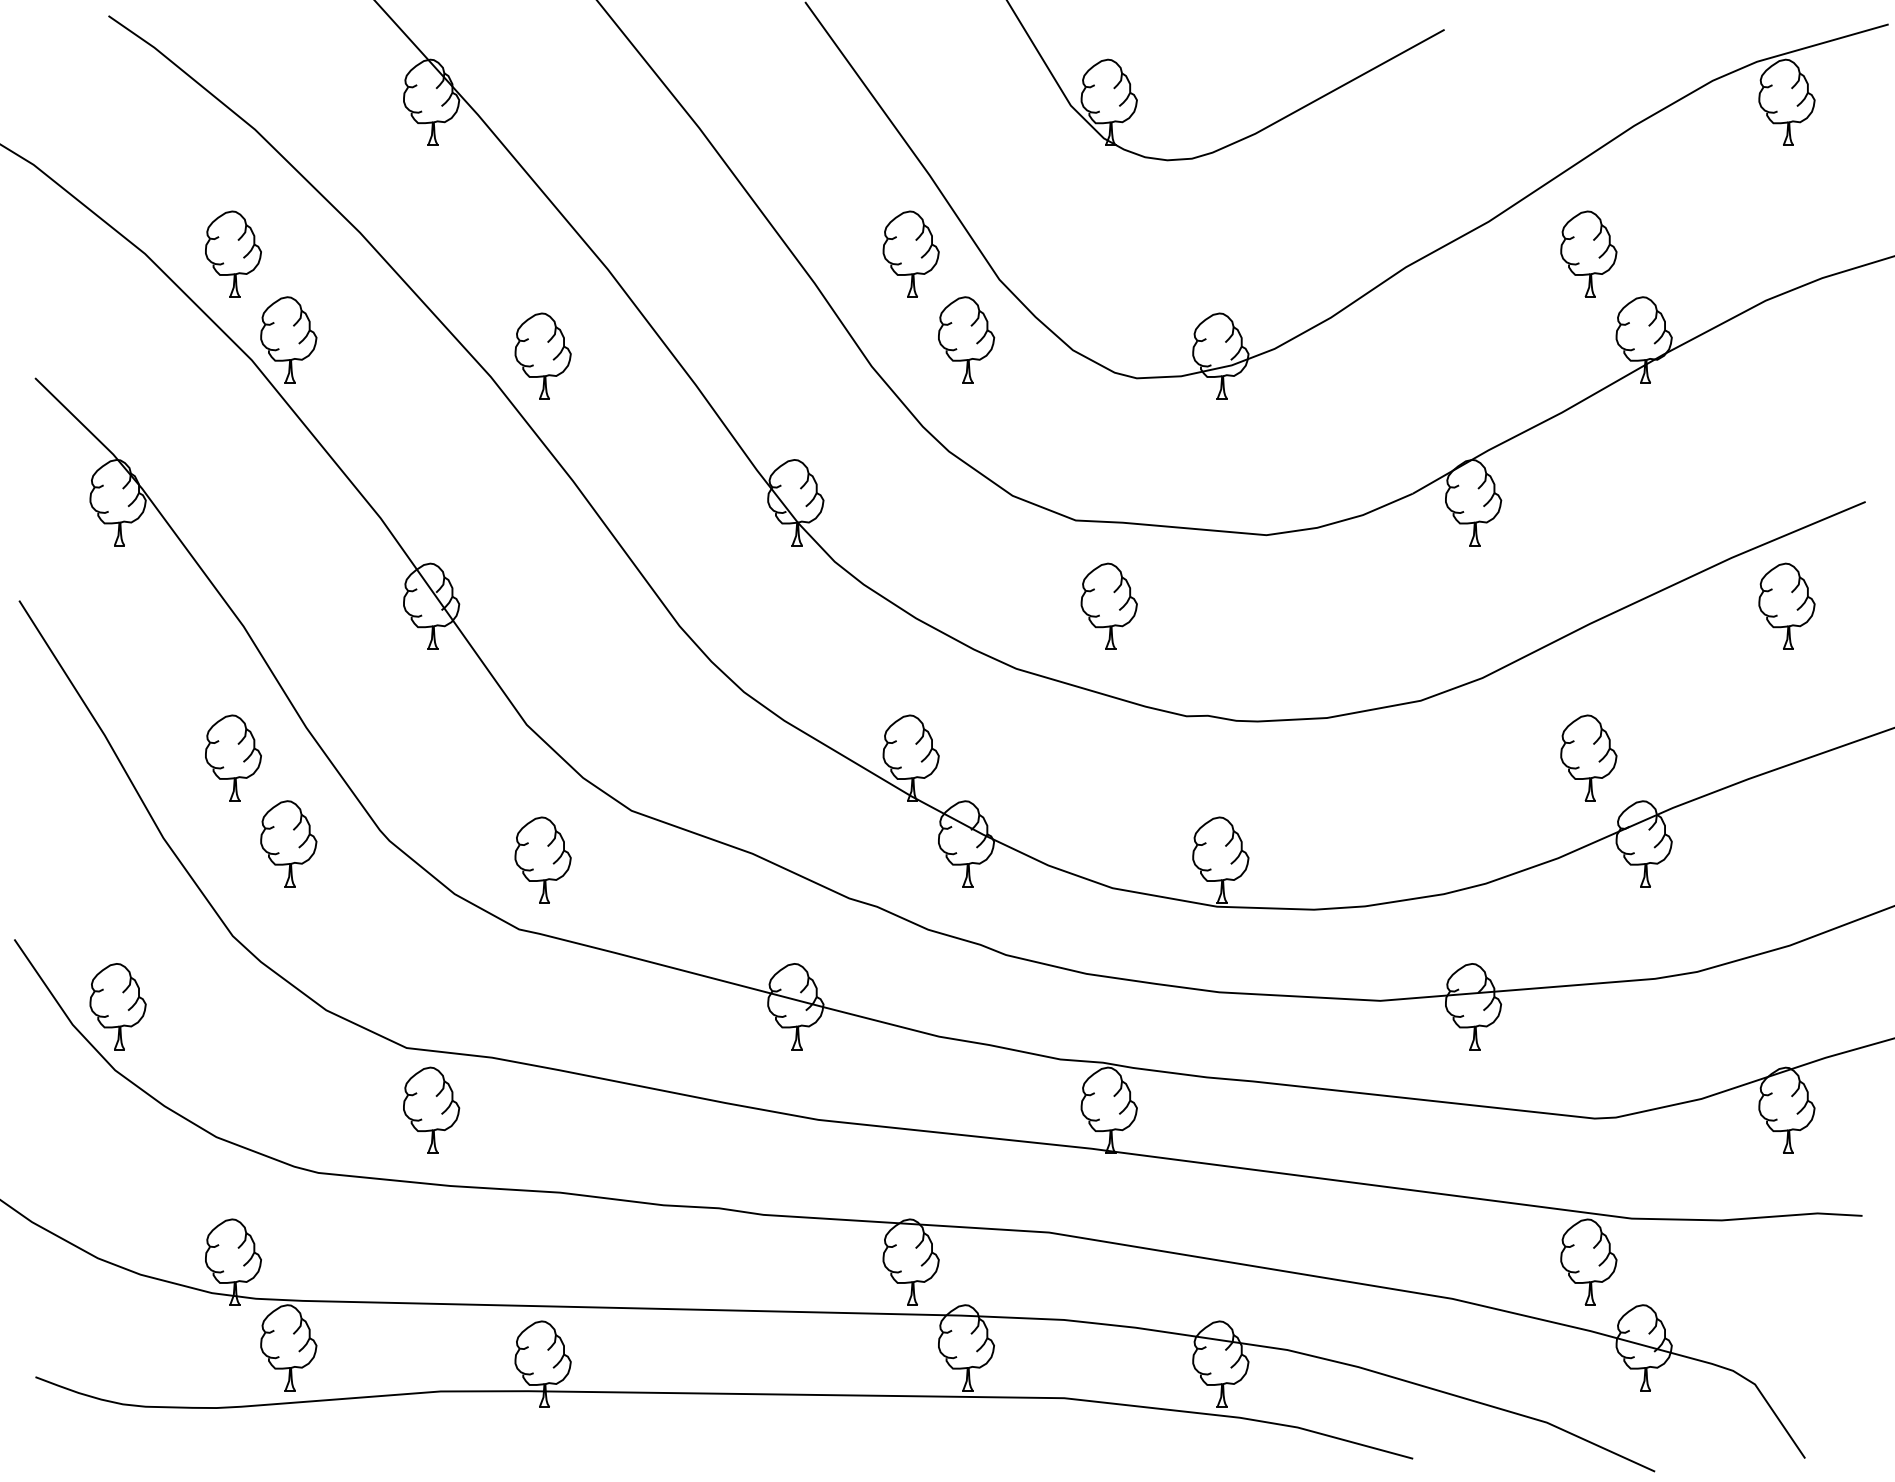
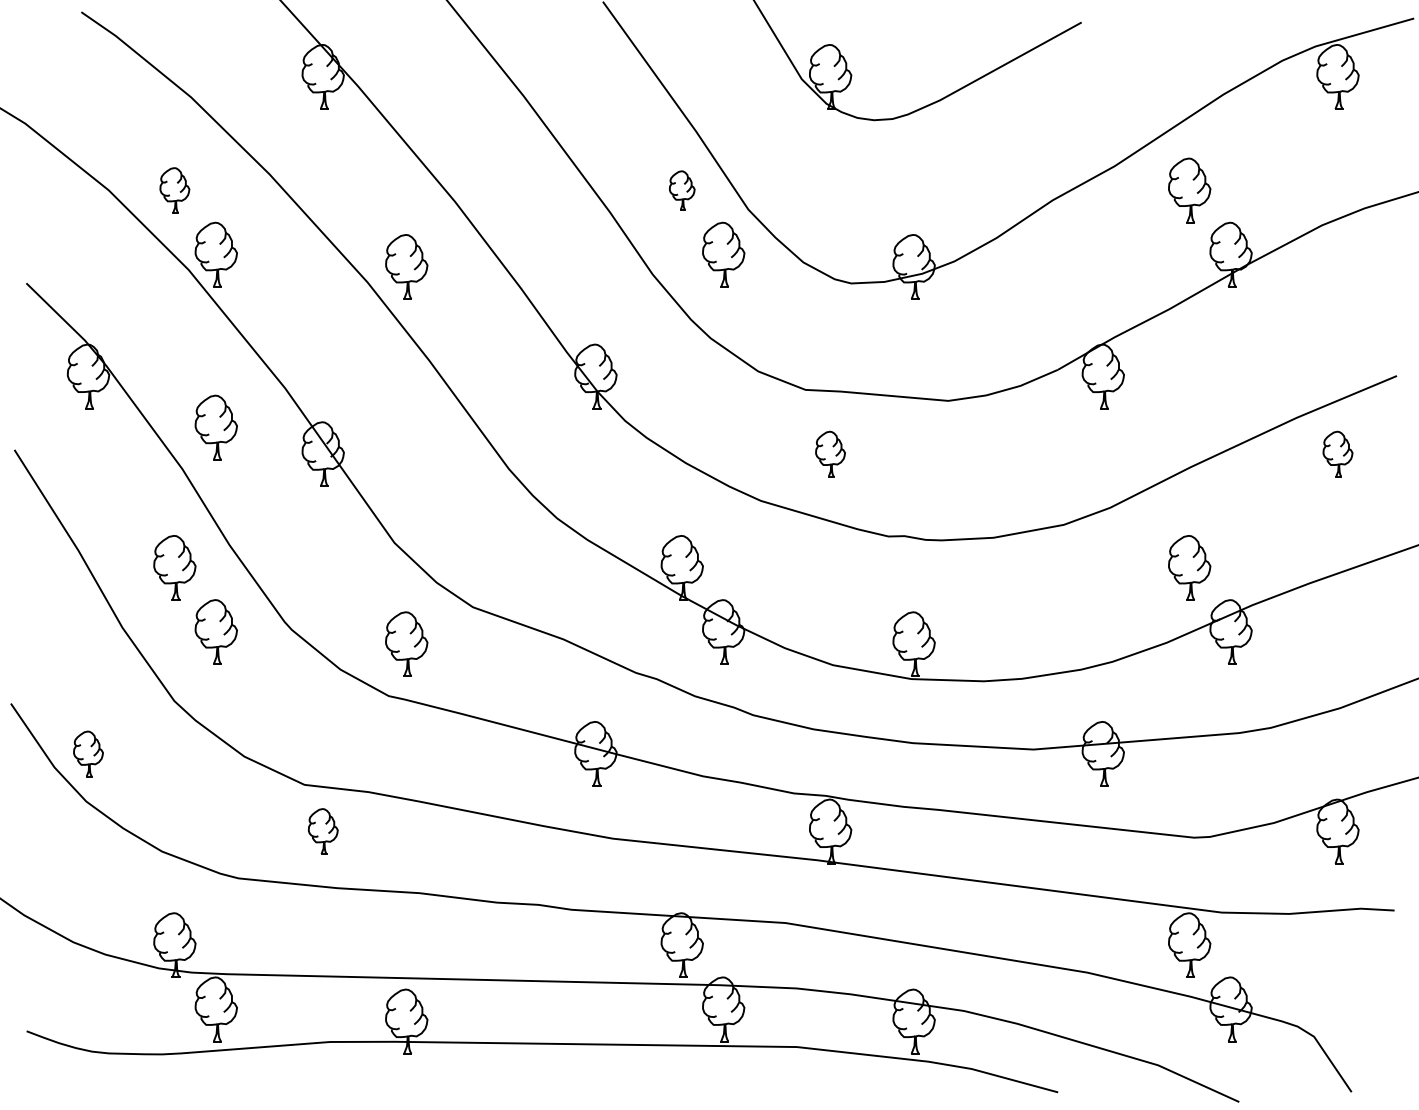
part: (233, 253) -> (174, 190), size x0.7
part: (910, 253) -> (681, 190), size x0.6
part: (288, 570) -> (216, 427), added
part: (1108, 605) -> (830, 453), size x0.7
part: (1786, 605) -> (1337, 453), size x0.7
part: (117, 1006) -> (88, 753), size x0.7
part: (431, 1109) -> (323, 830), size x0.7

